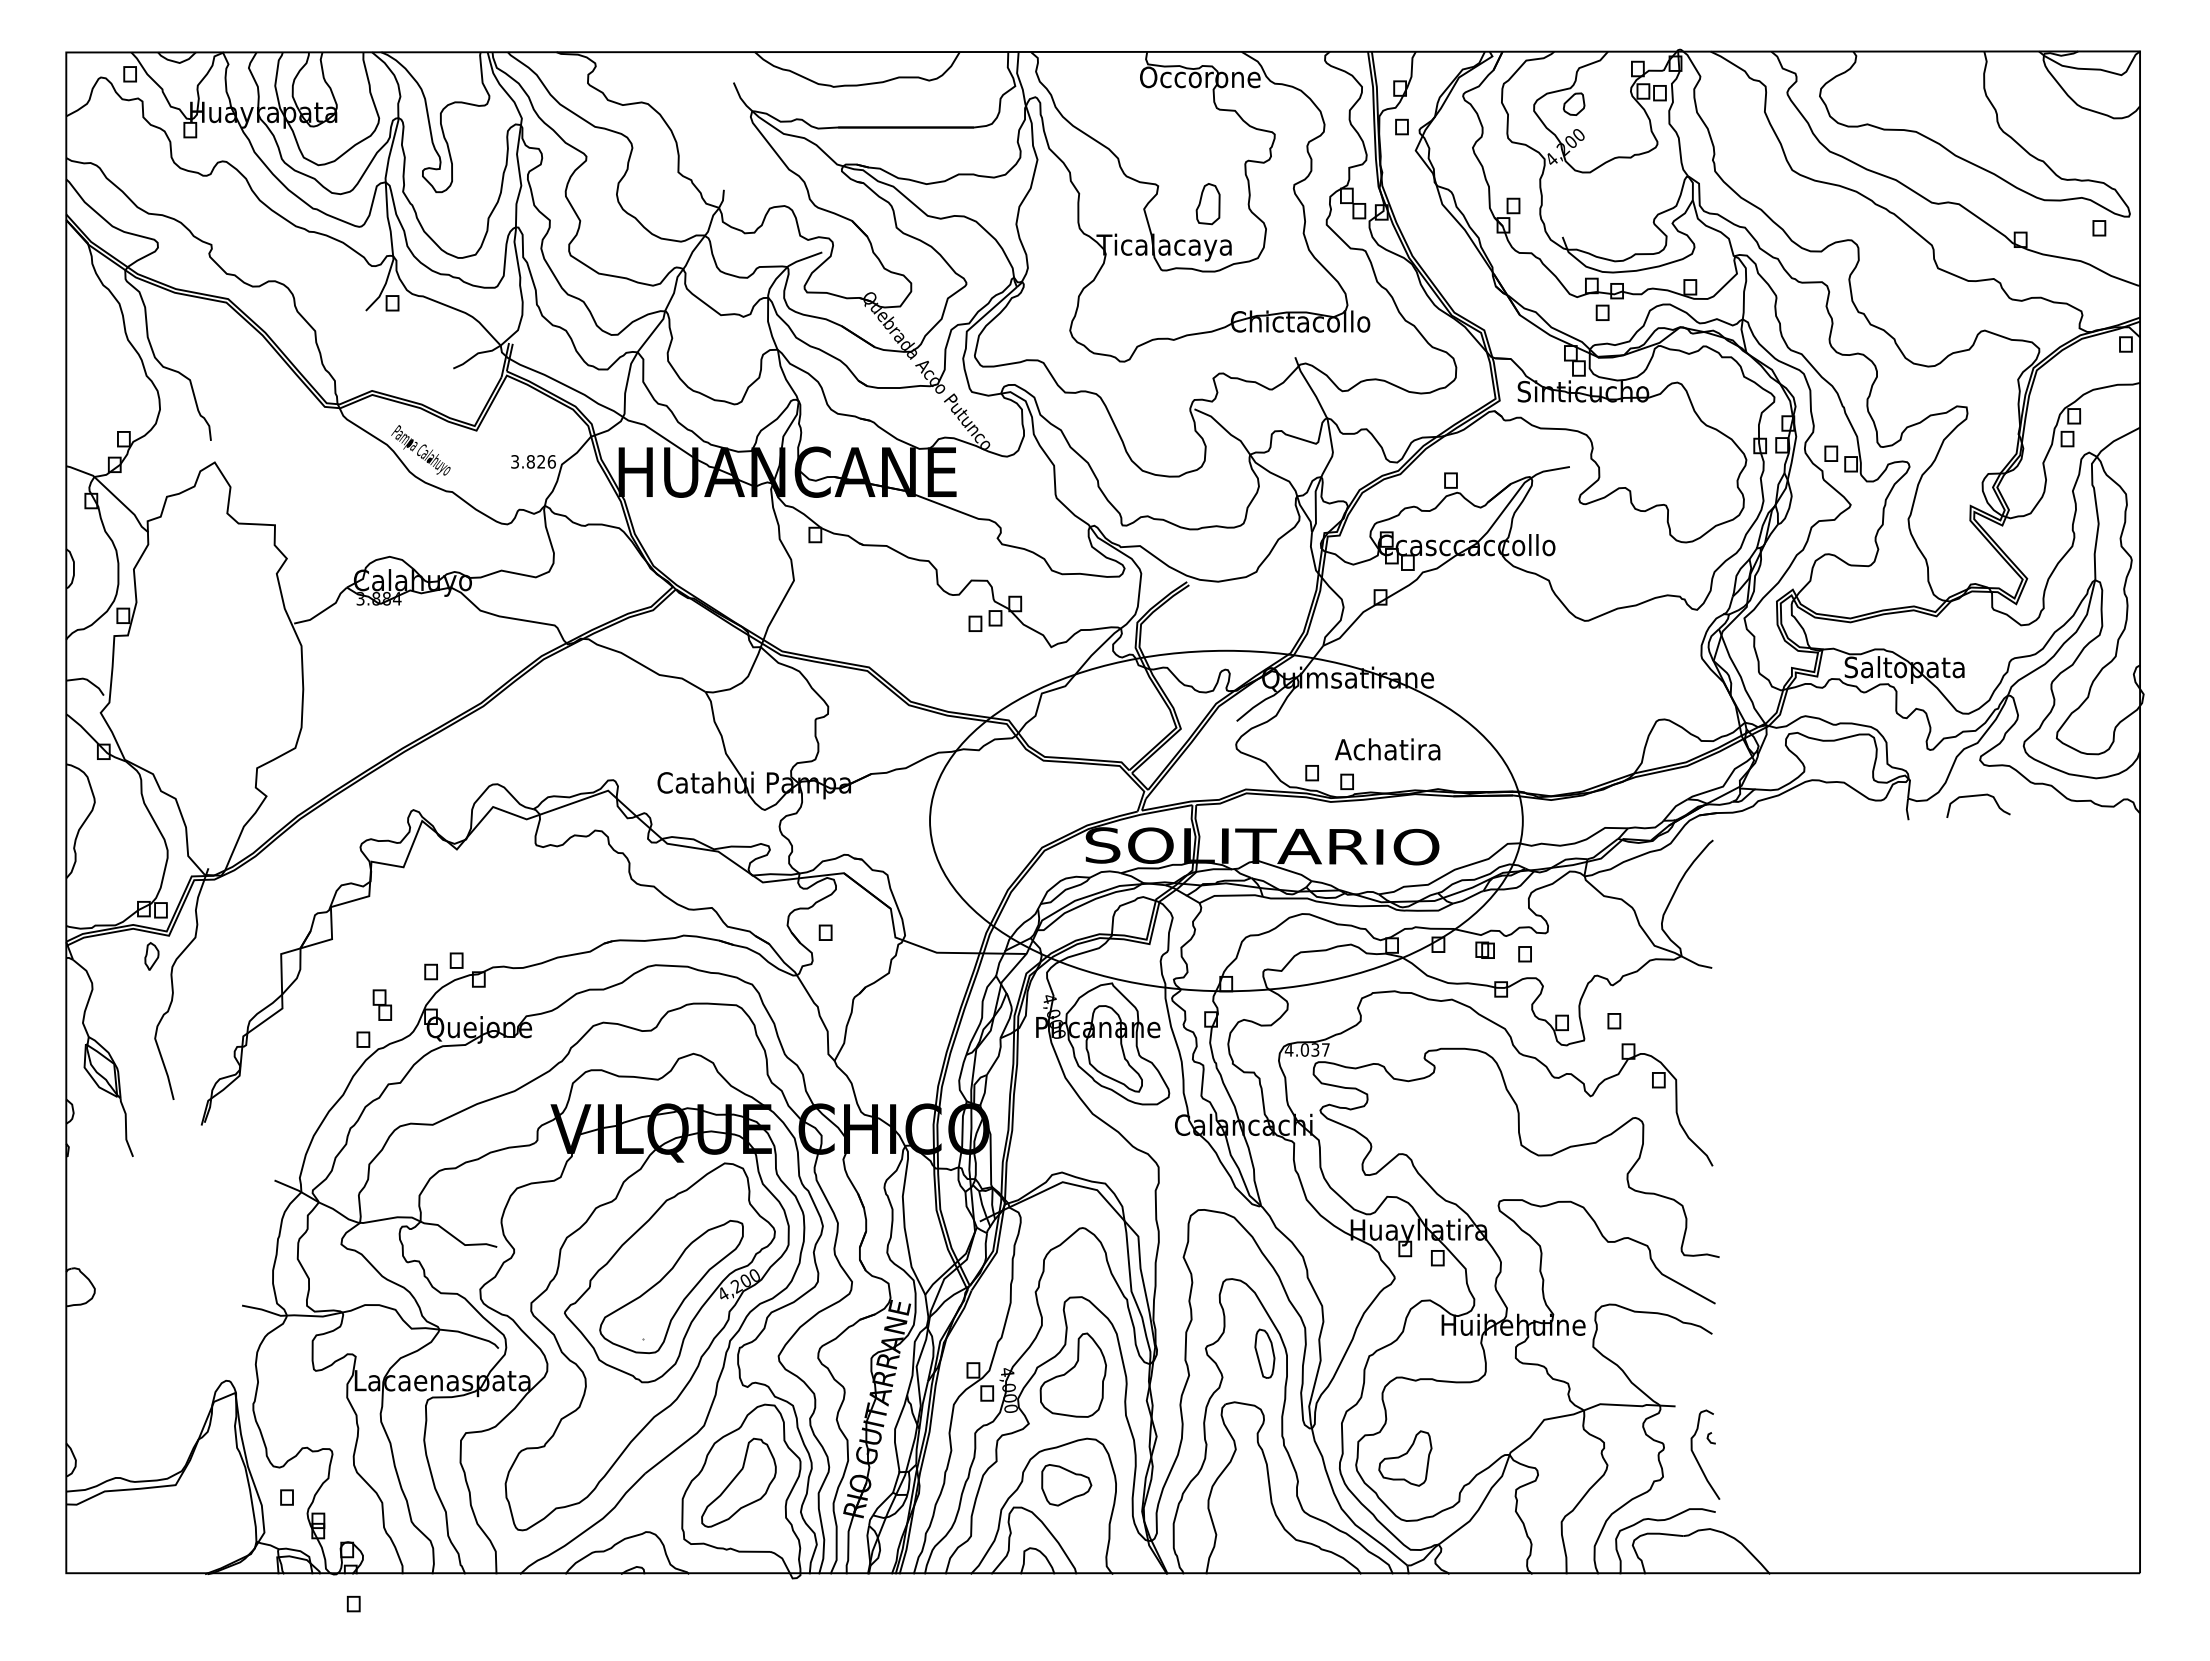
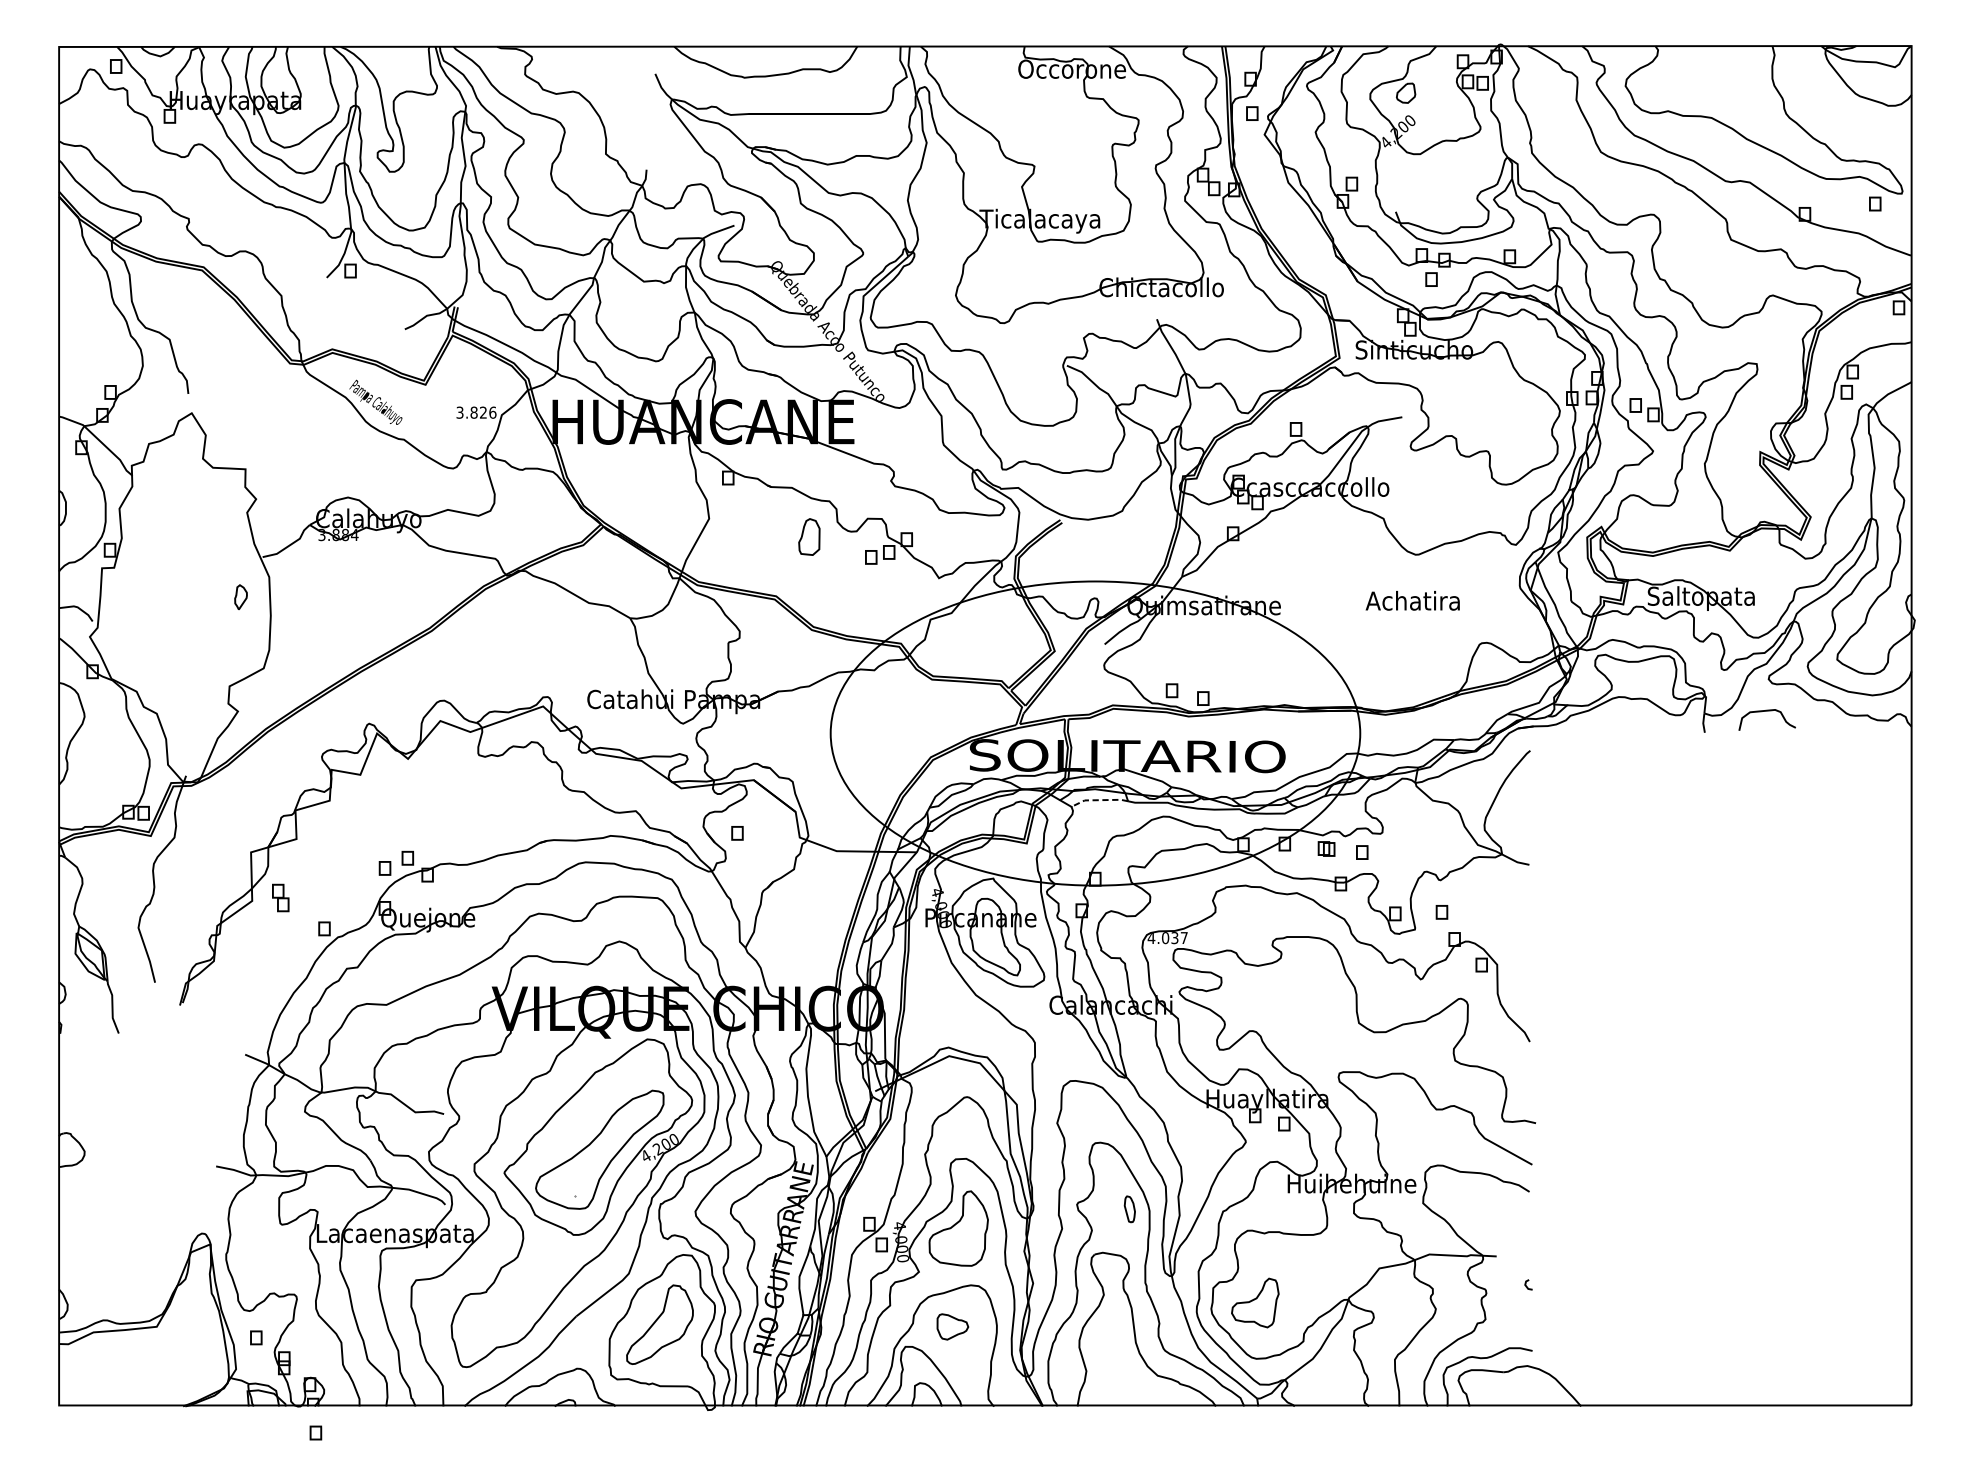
part: (1207, 204) -> (808, 537), moved
text: (1387, 749) -> (1412, 600), moved
line: (1230, 895) -> (1099, 800), solid -> dashed
part: (151, 956) -> (240, 597), moved
part: (382, 1004) -> (280, 897), moved
part: (1264, 1353) -> (1129, 1209), size x0.6
curve: (1697, 1459) -> (1516, 1303), removed
part: (1066, 1485) -> (952, 1327), size x0.7

